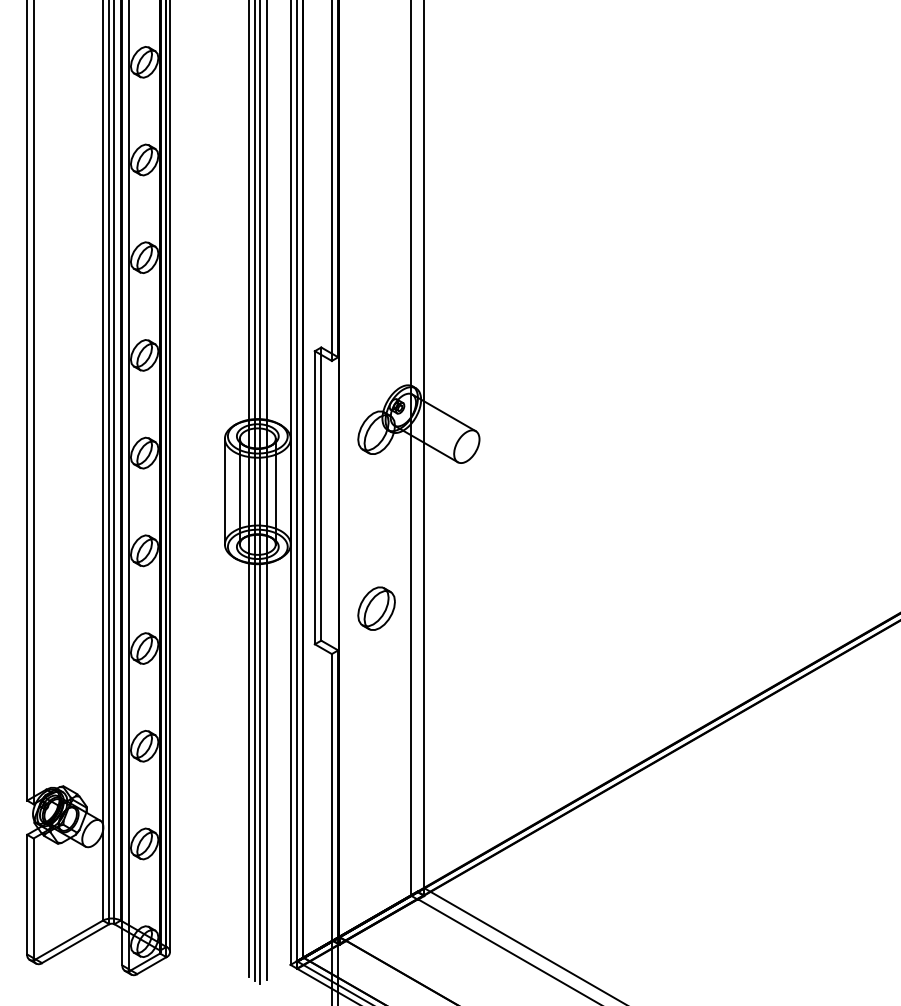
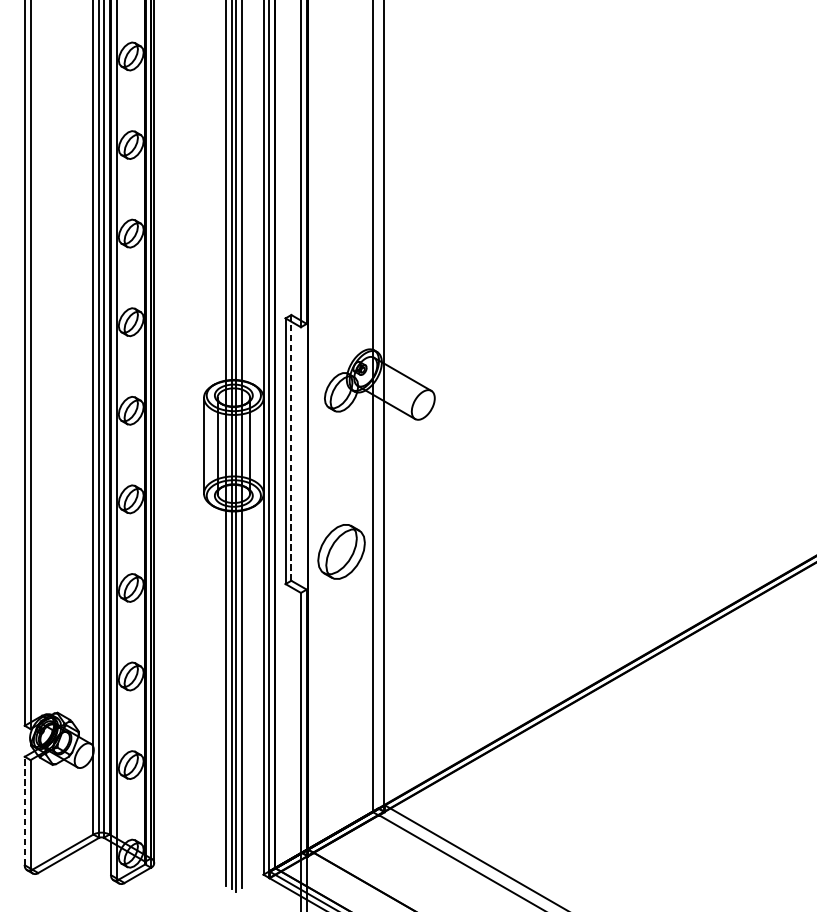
line: (321, 494) -> (291, 448), solid -> dashed
part: (376, 608) -> (341, 551), size x1.4
line: (27, 894) -> (25, 810), solid -> dashed

